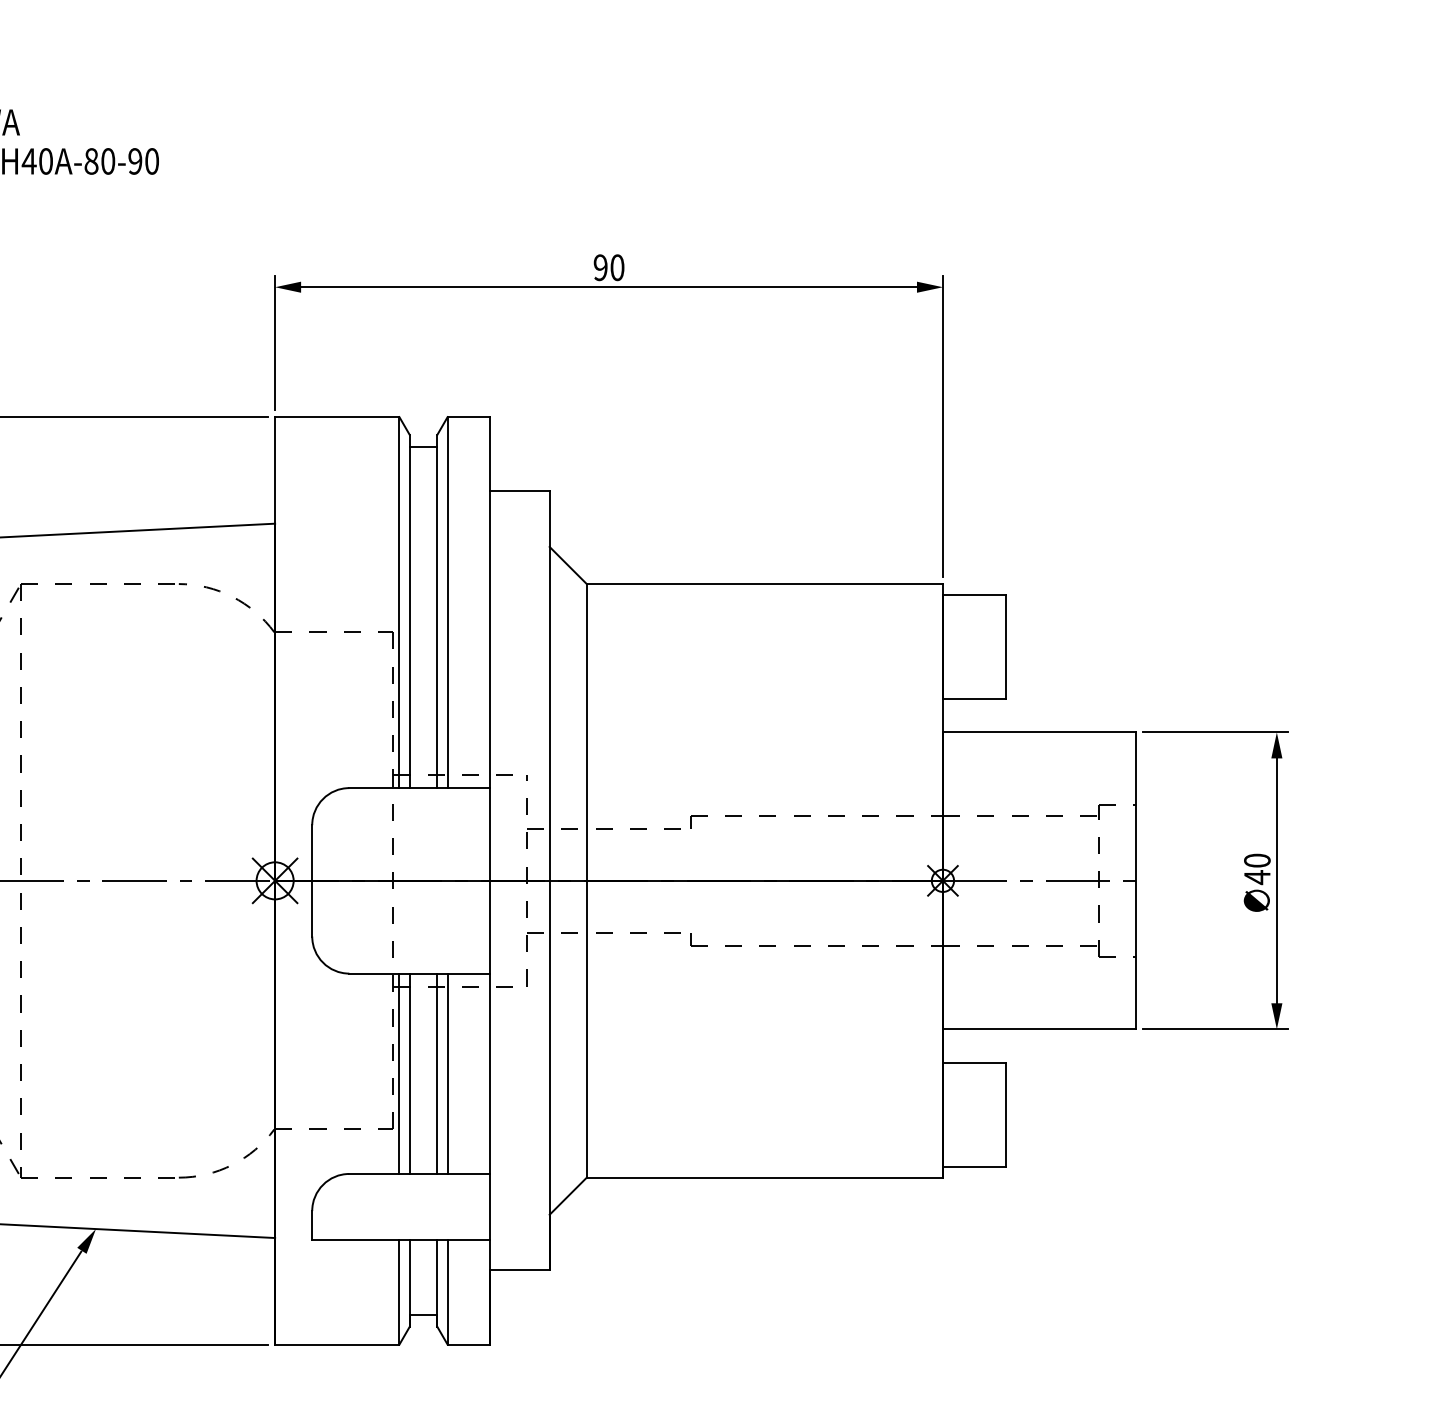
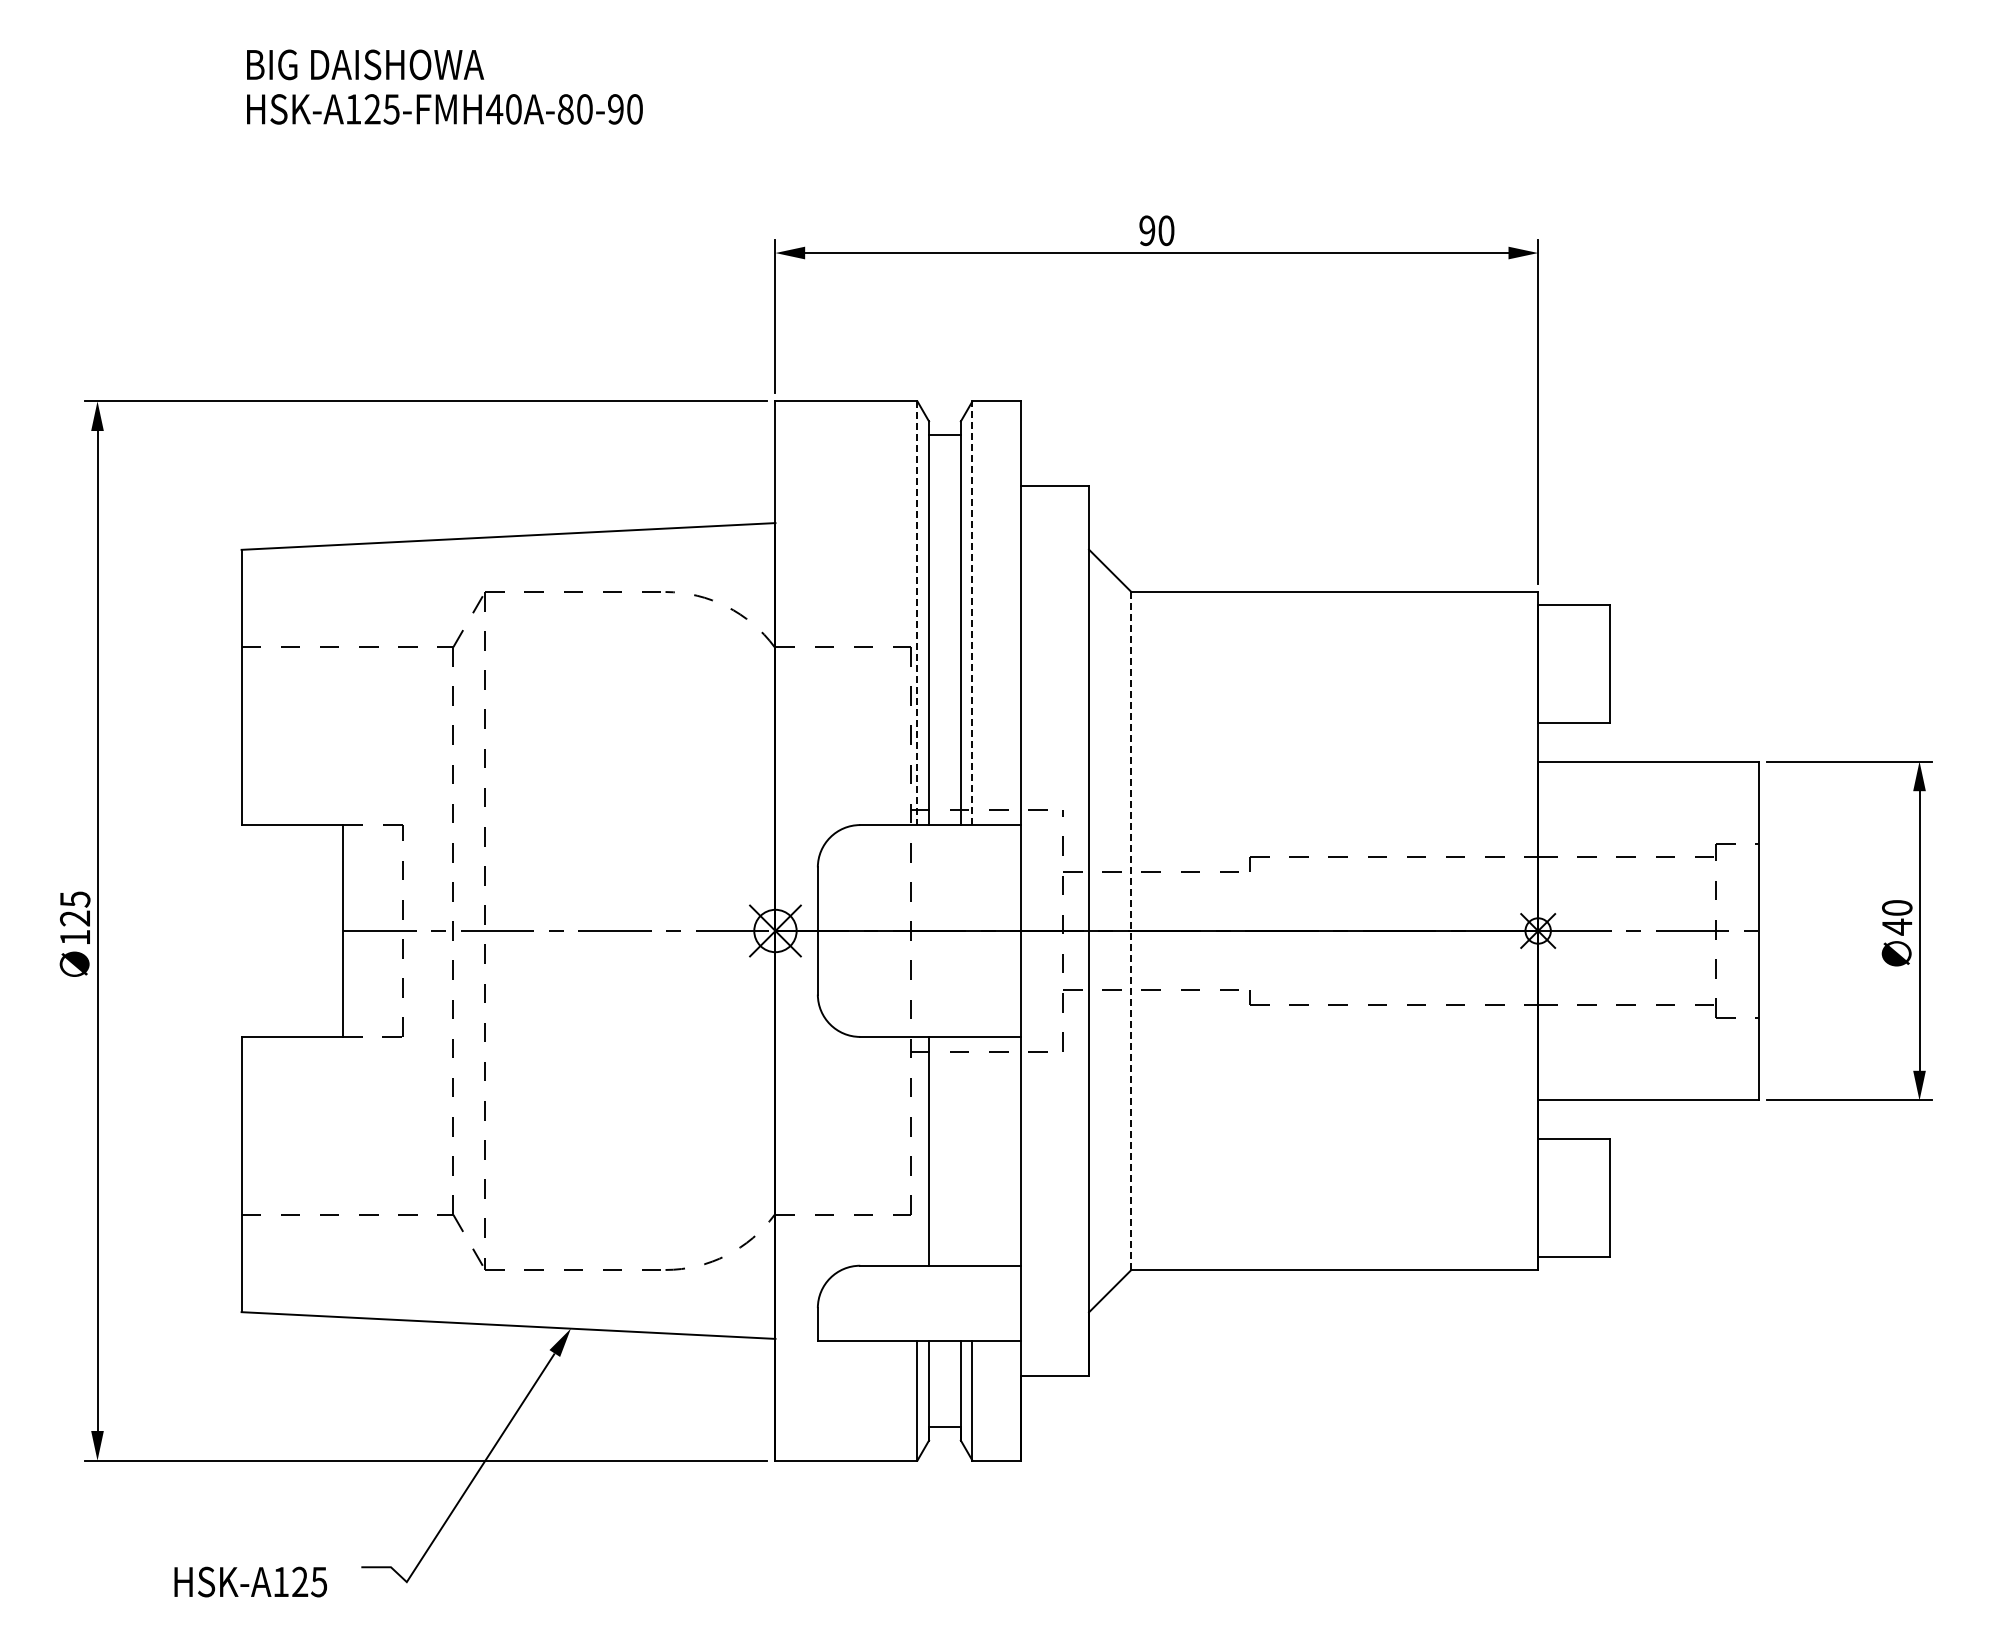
line: (399, 602) -> (917, 613), solid -> dashed
line: (447, 602) -> (972, 613), solid -> dashed
line: (586, 881) -> (1131, 931), solid -> dashed
line: (399, 1073) -> (917, 1150), removed
line: (437, 1073) -> (960, 1150), removed
line: (447, 1073) -> (972, 1150), removed

